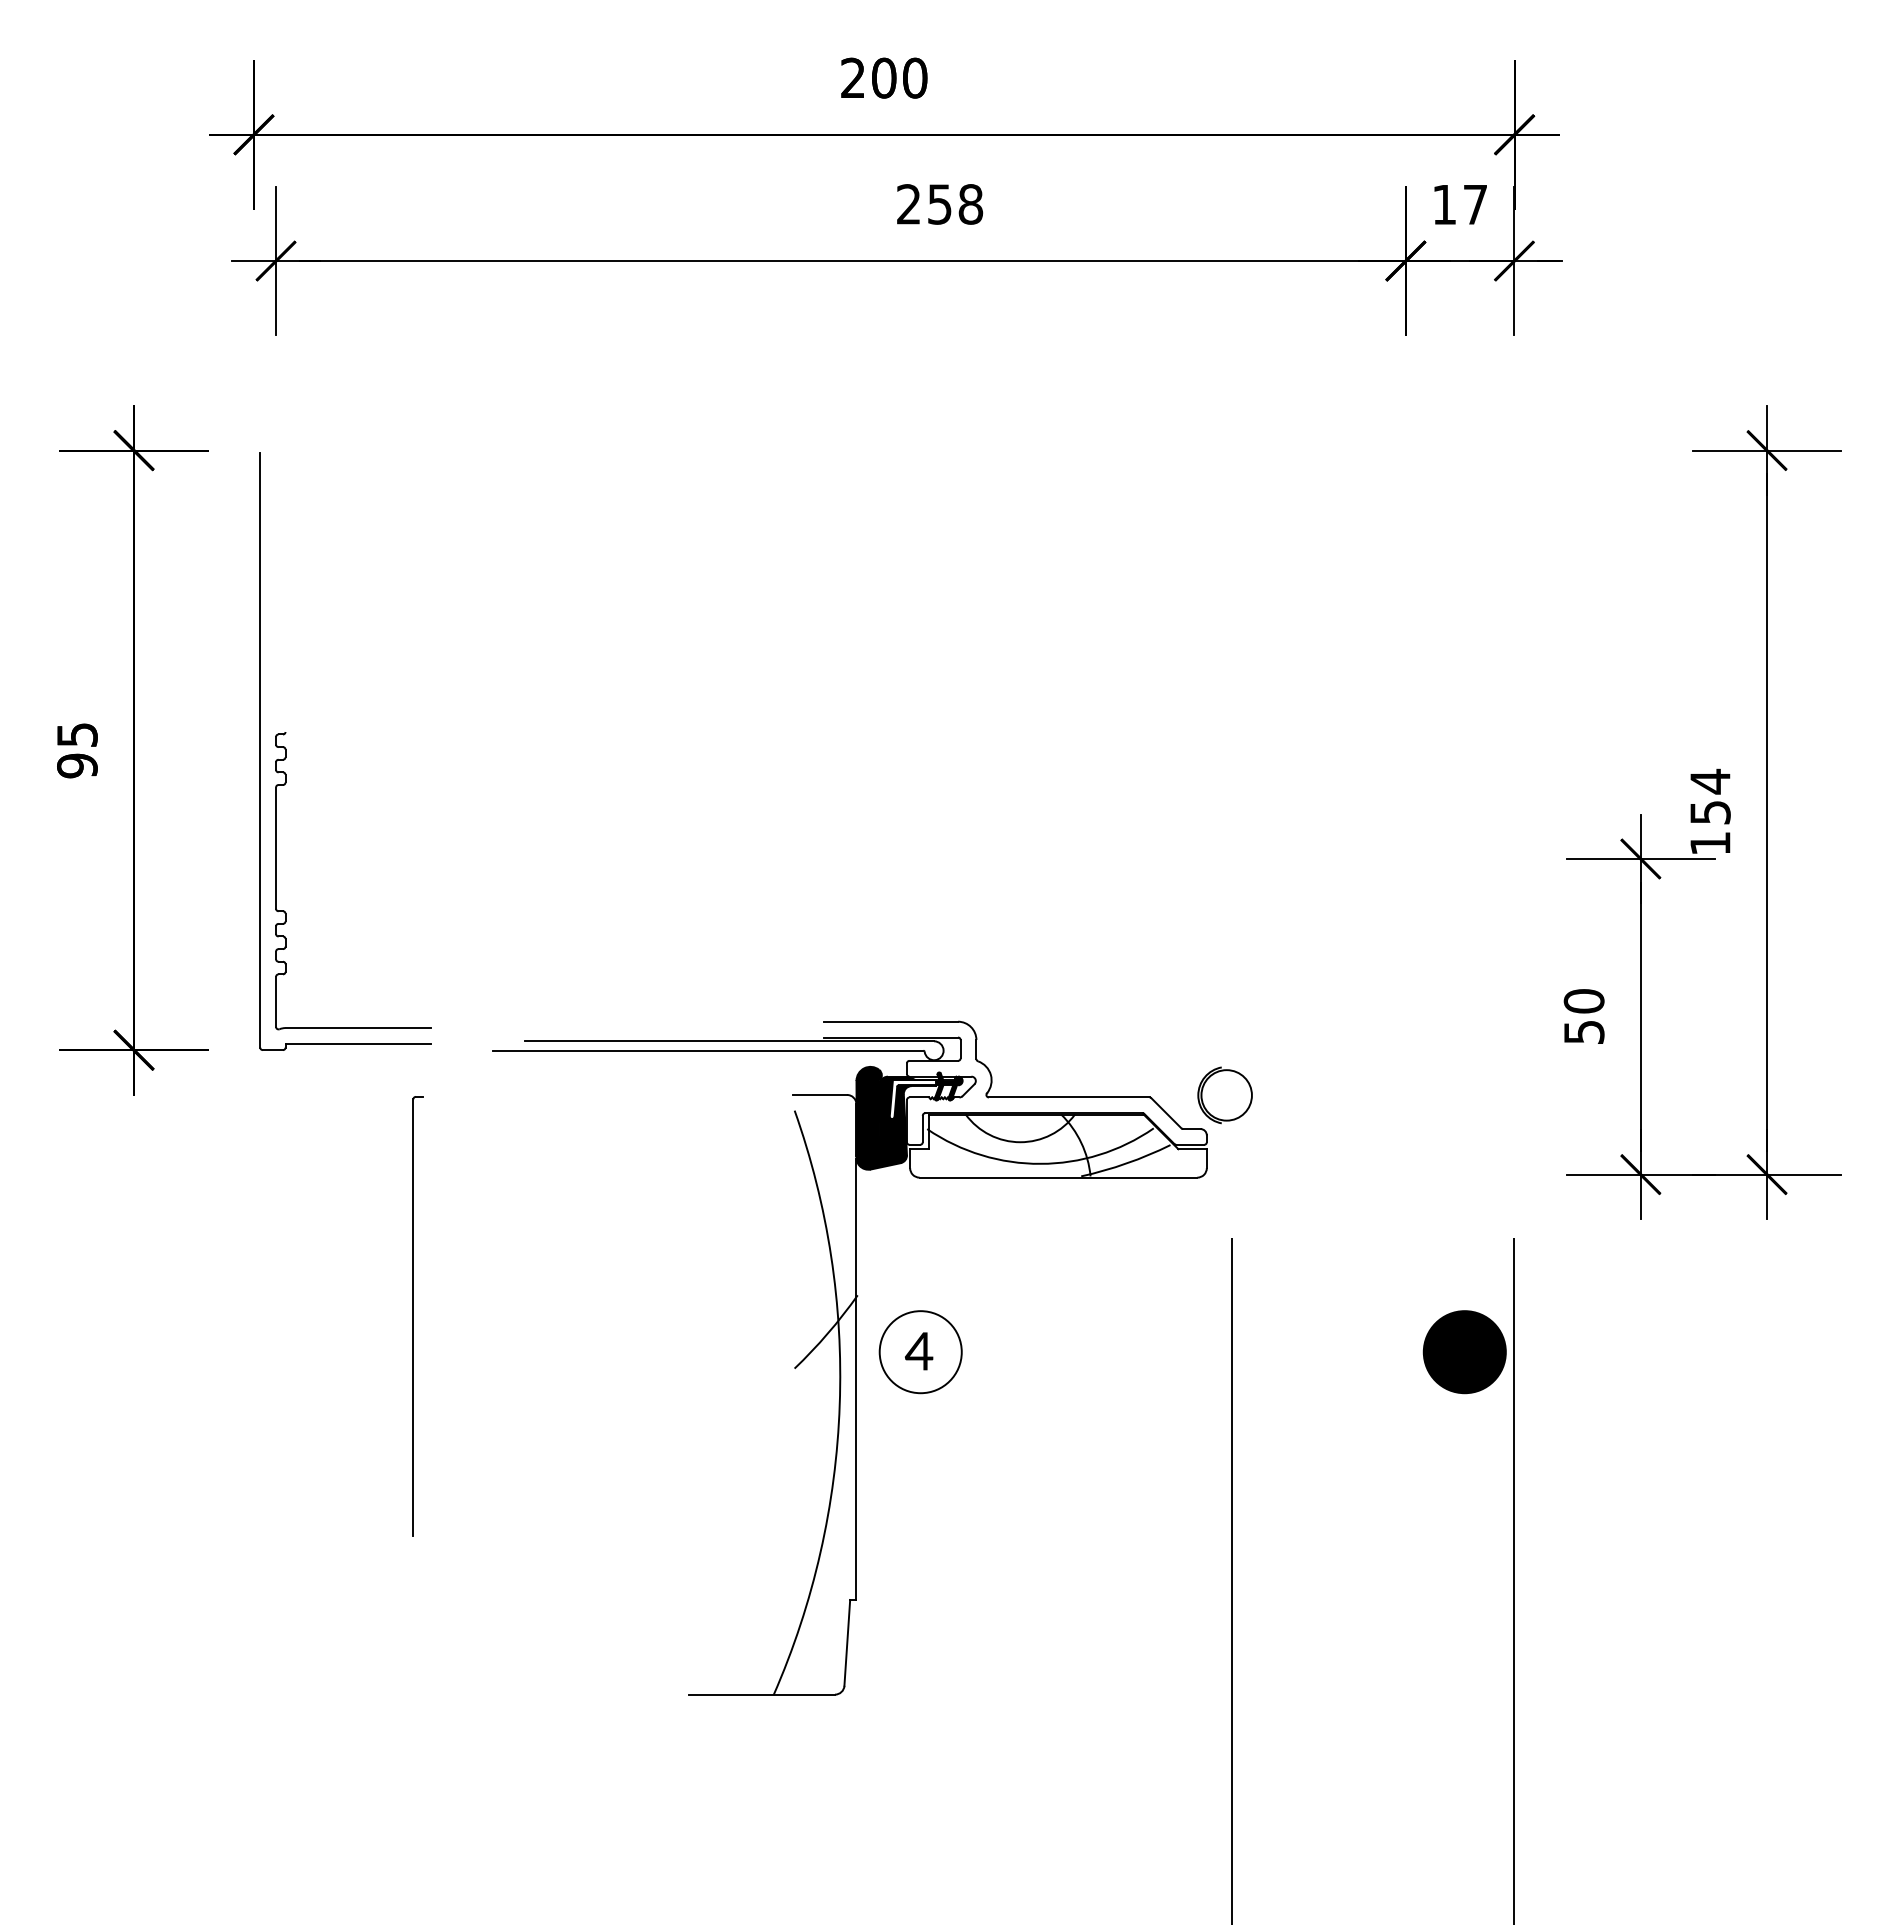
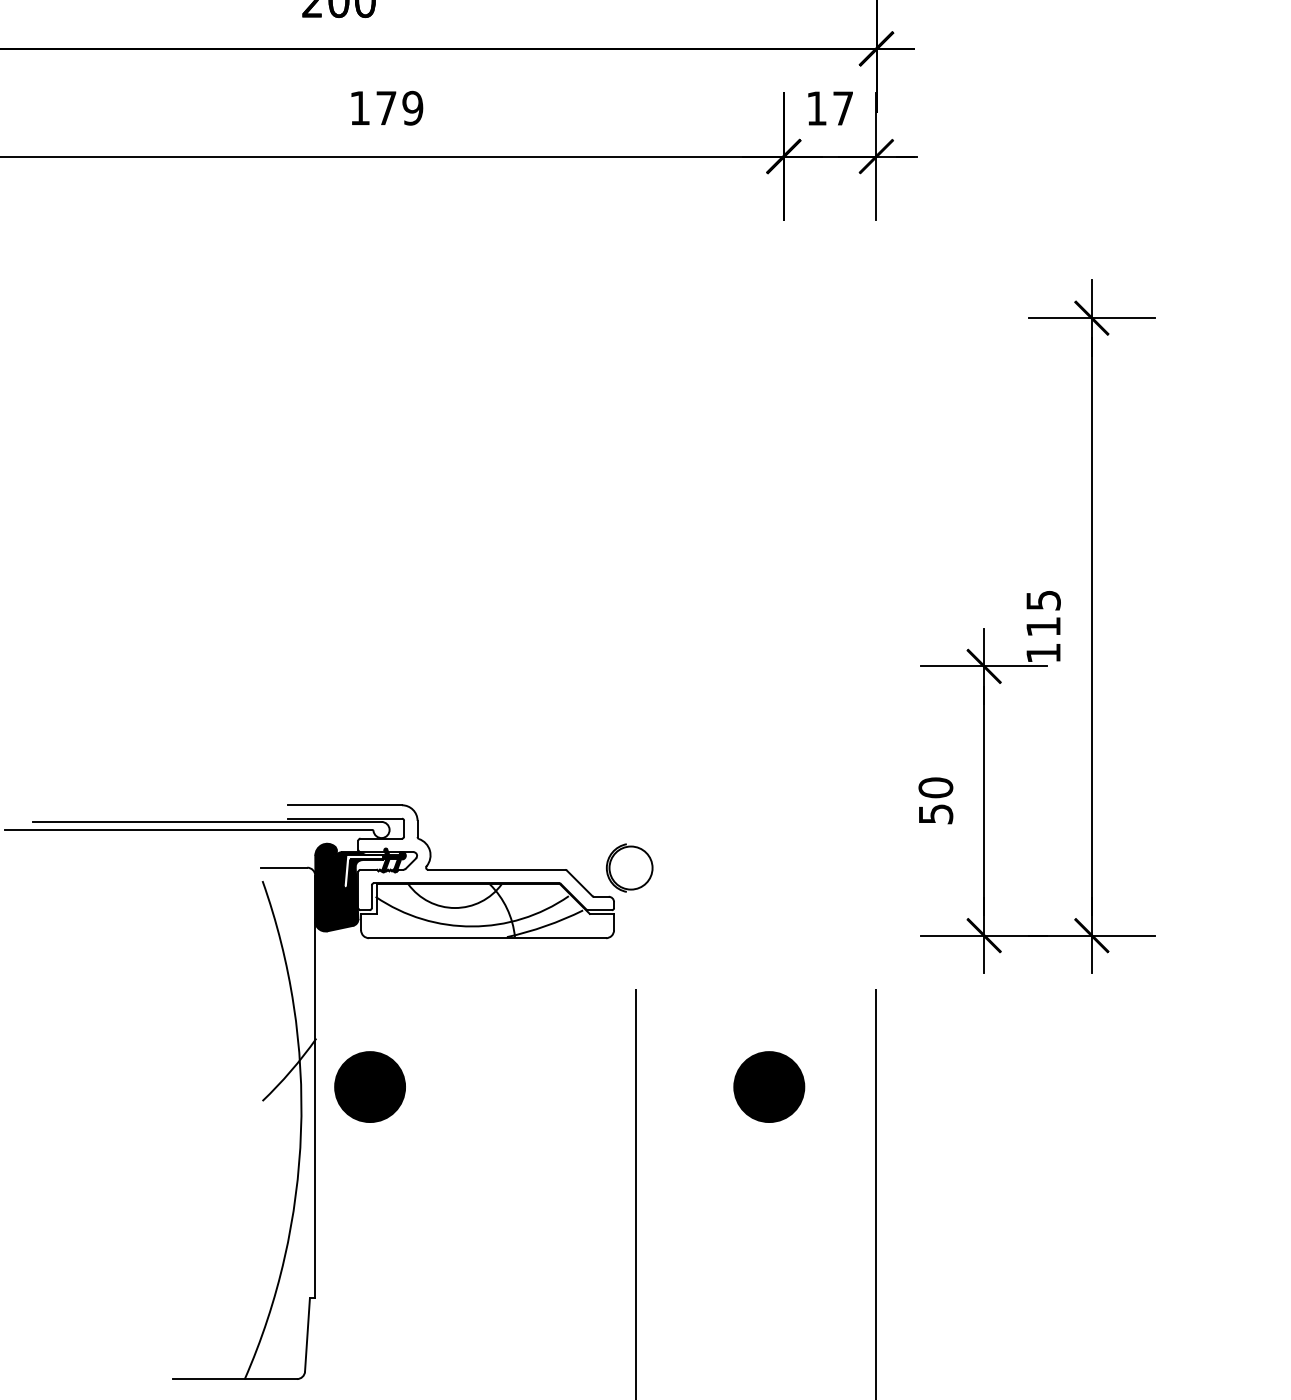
text: (940, 204) -> (386, 108), 258 -> 179
text: (1710, 796) -> (1043, 613), 154 -> 115
fill: (920, 1352) -> (369, 1087), added
part: (1464, 1352) -> (769, 1087), moved

